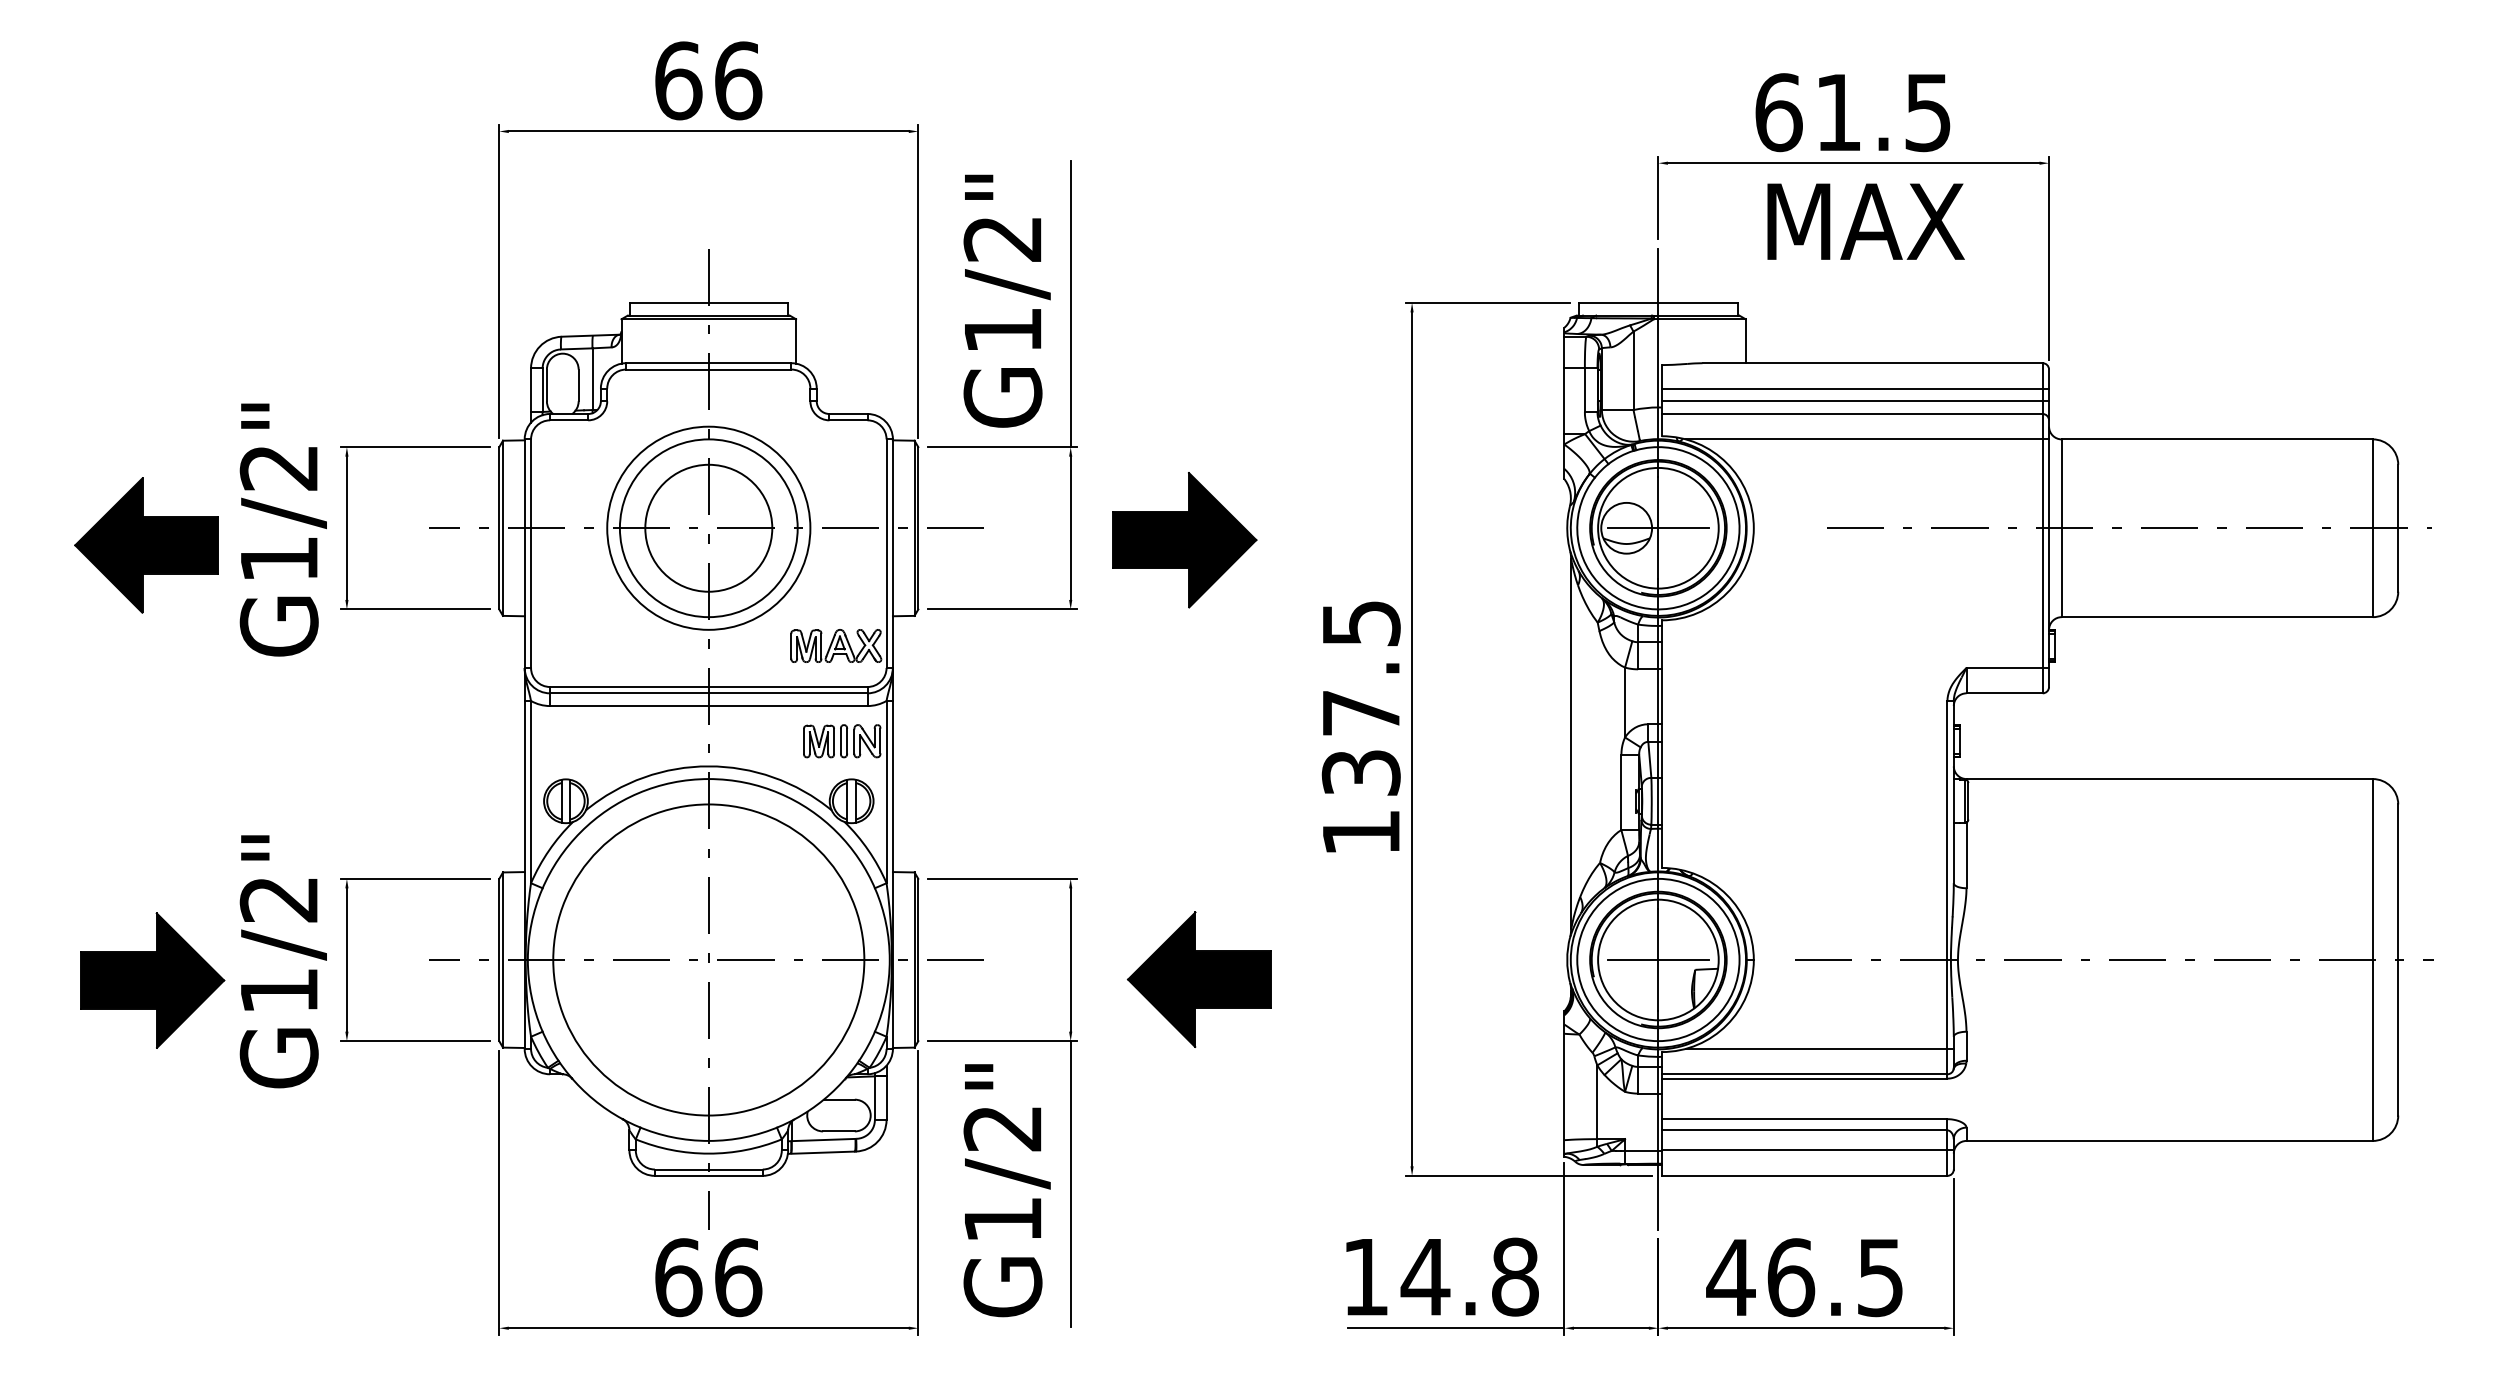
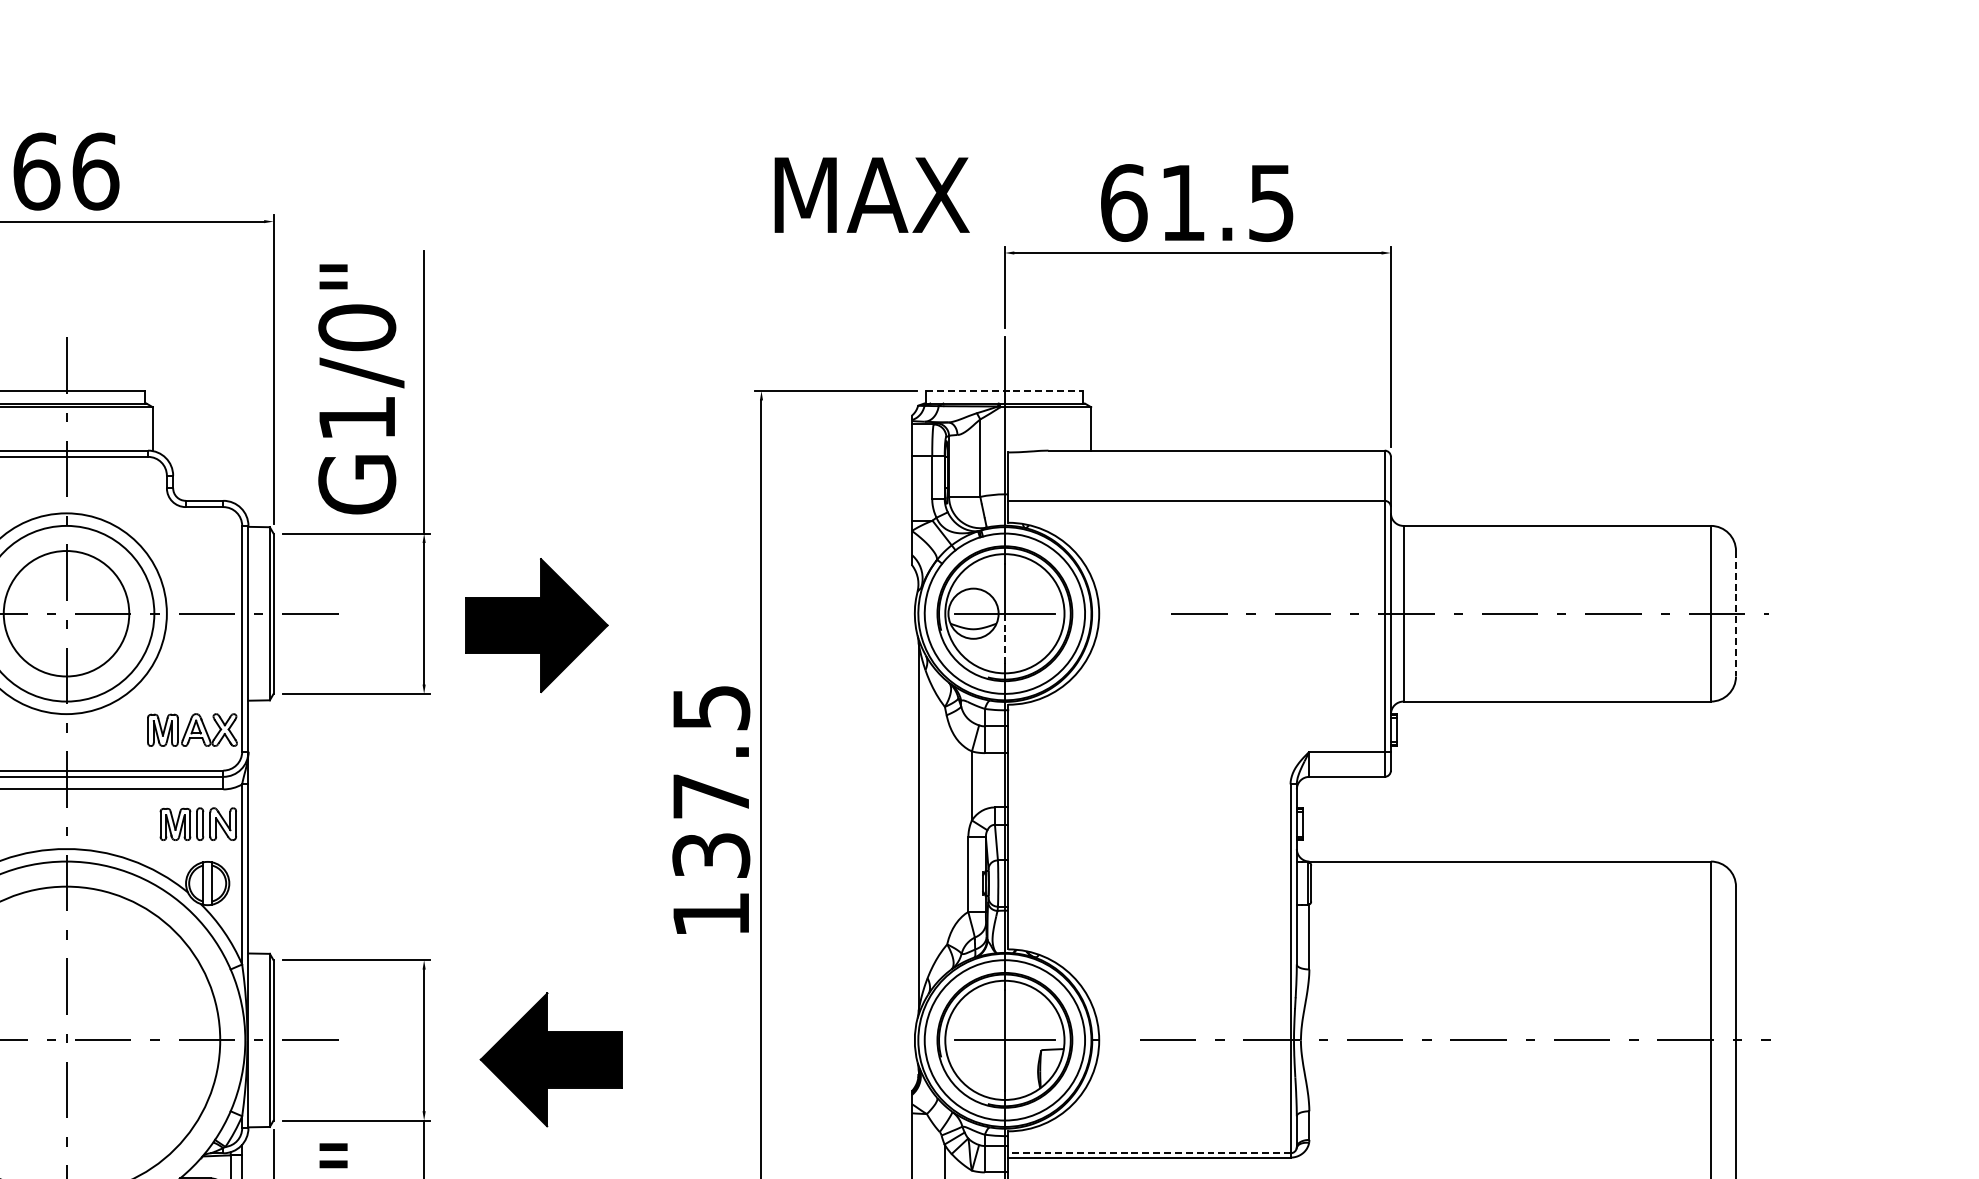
text: (1865, 221) -> (871, 194), moved
text: (1002, 238) -> (356, 327), G1/2" -> G1/0"
line: (1658, 302) -> (1005, 390), solid -> dashed
line: (1855, 388) -> (1199, 475), removed
line: (1855, 401) -> (1199, 488), removed
line: (1867, 439) -> (1211, 526), removed
line: (2398, 528) -> (1736, 613), solid -> dashed
line: (1658, 554) -> (1005, 639), solid -> dashed
line: (1819, 1048) -> (1164, 1127), removed
line: (1804, 1074) -> (1149, 1153), solid -> dashed

